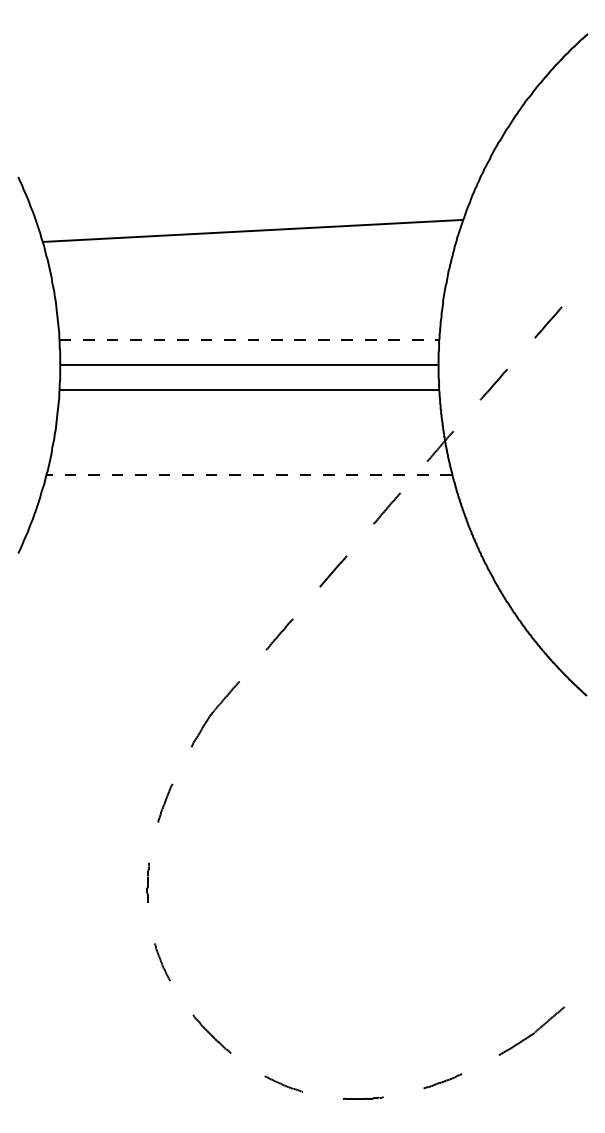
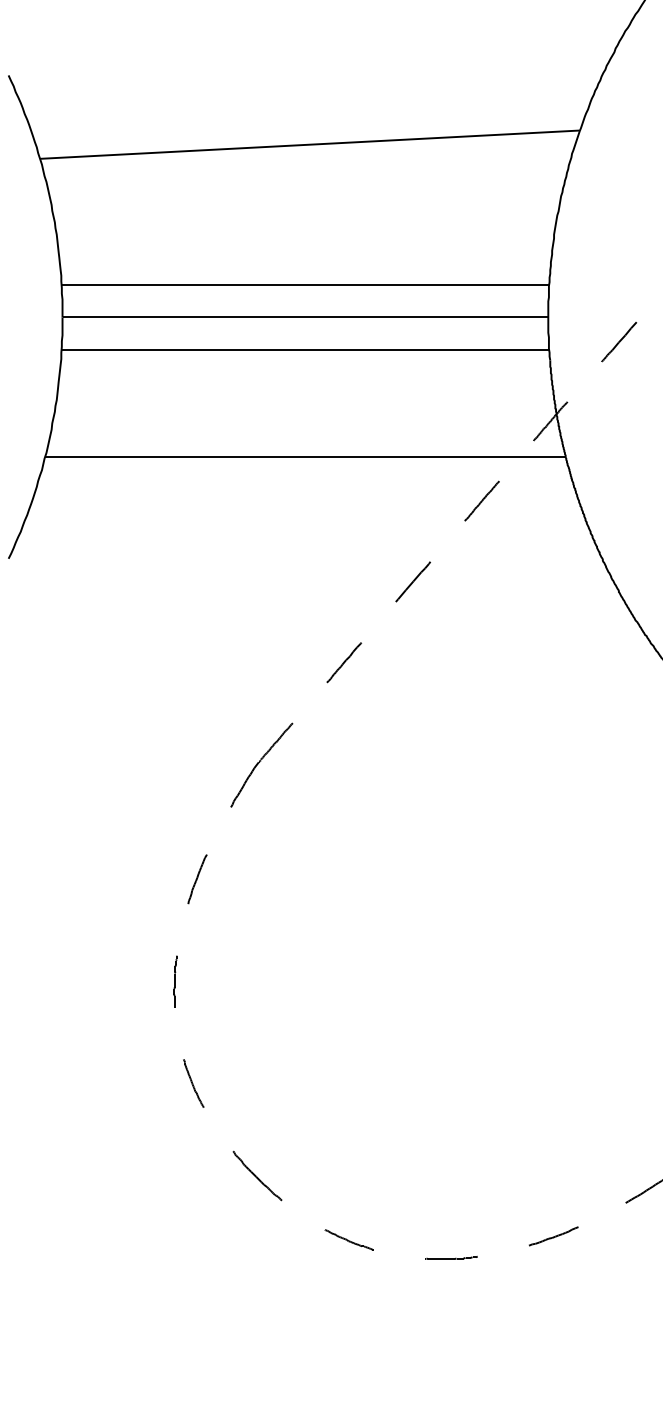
line: (249, 340) -> (305, 285), dashed -> solid
line: (249, 474) -> (305, 457), dashed -> solid

